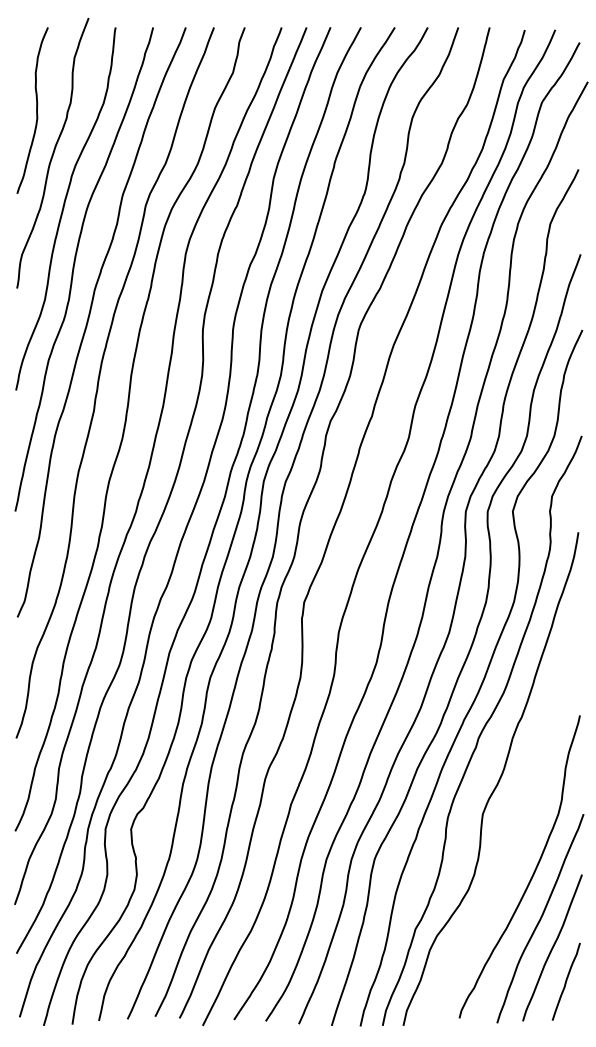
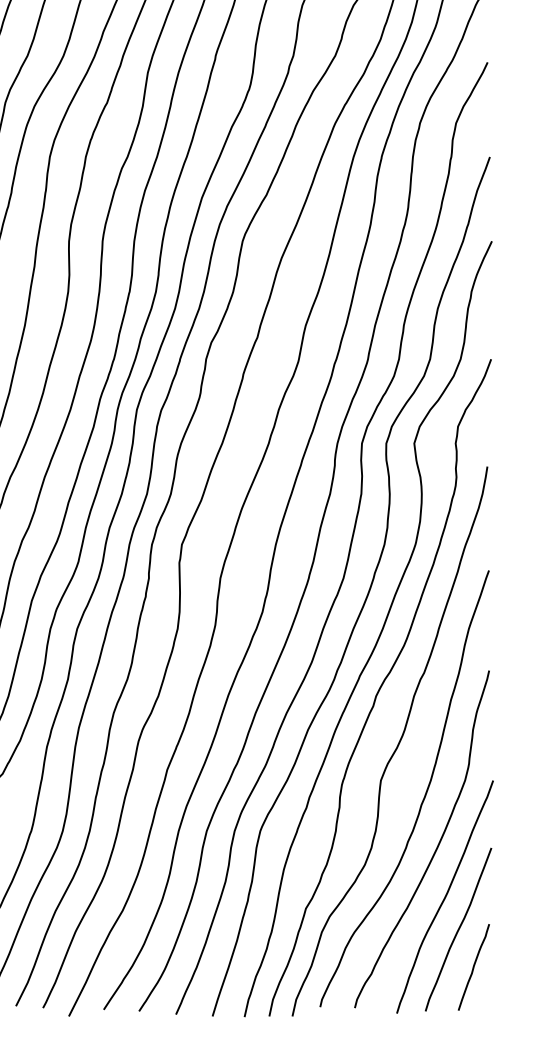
curve: (521, 827) -> (423, 795), added

